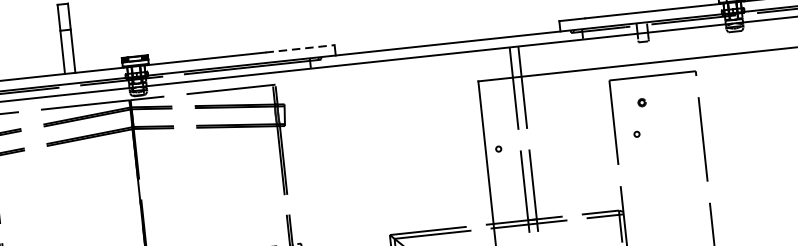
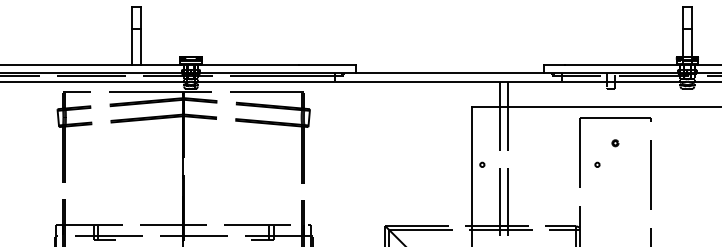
line: (299, 48) -> (327, 64), dashed -> solid
part: (642, 102) -> (615, 143), moved

